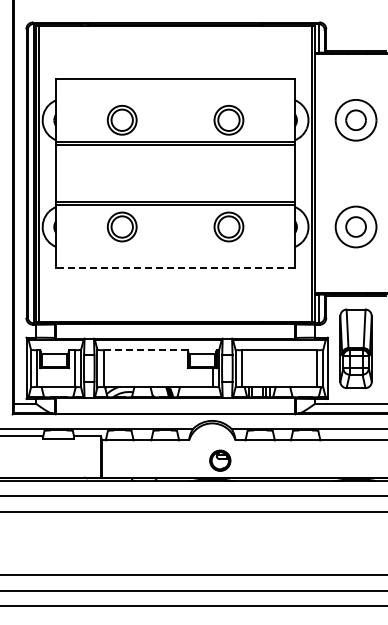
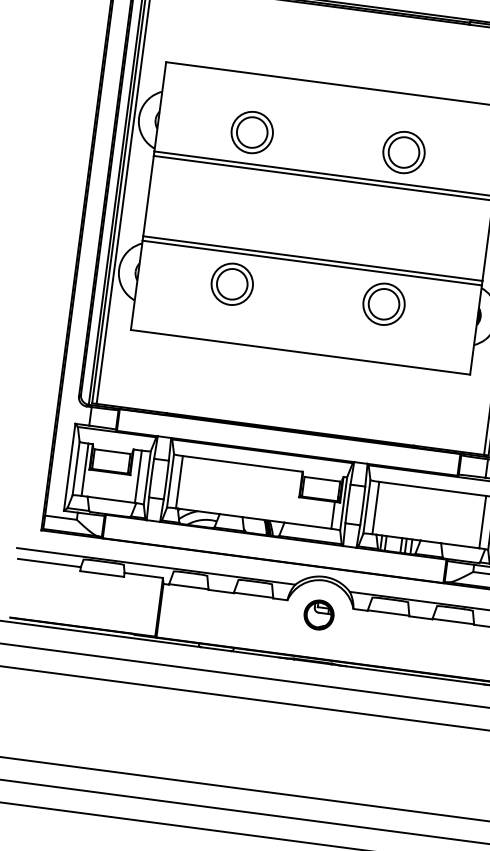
line: (175, 267) -> (300, 351), dashed -> solid
line: (146, 350) -> (243, 464), dashed -> solid
part: (220, 460) -> (319, 614), moved

